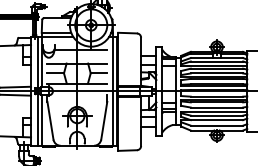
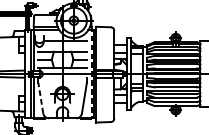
line: (112, 89) -> (91, 72), solid -> dashed
line: (50, 120) -> (40, 97), solid -> dashed

